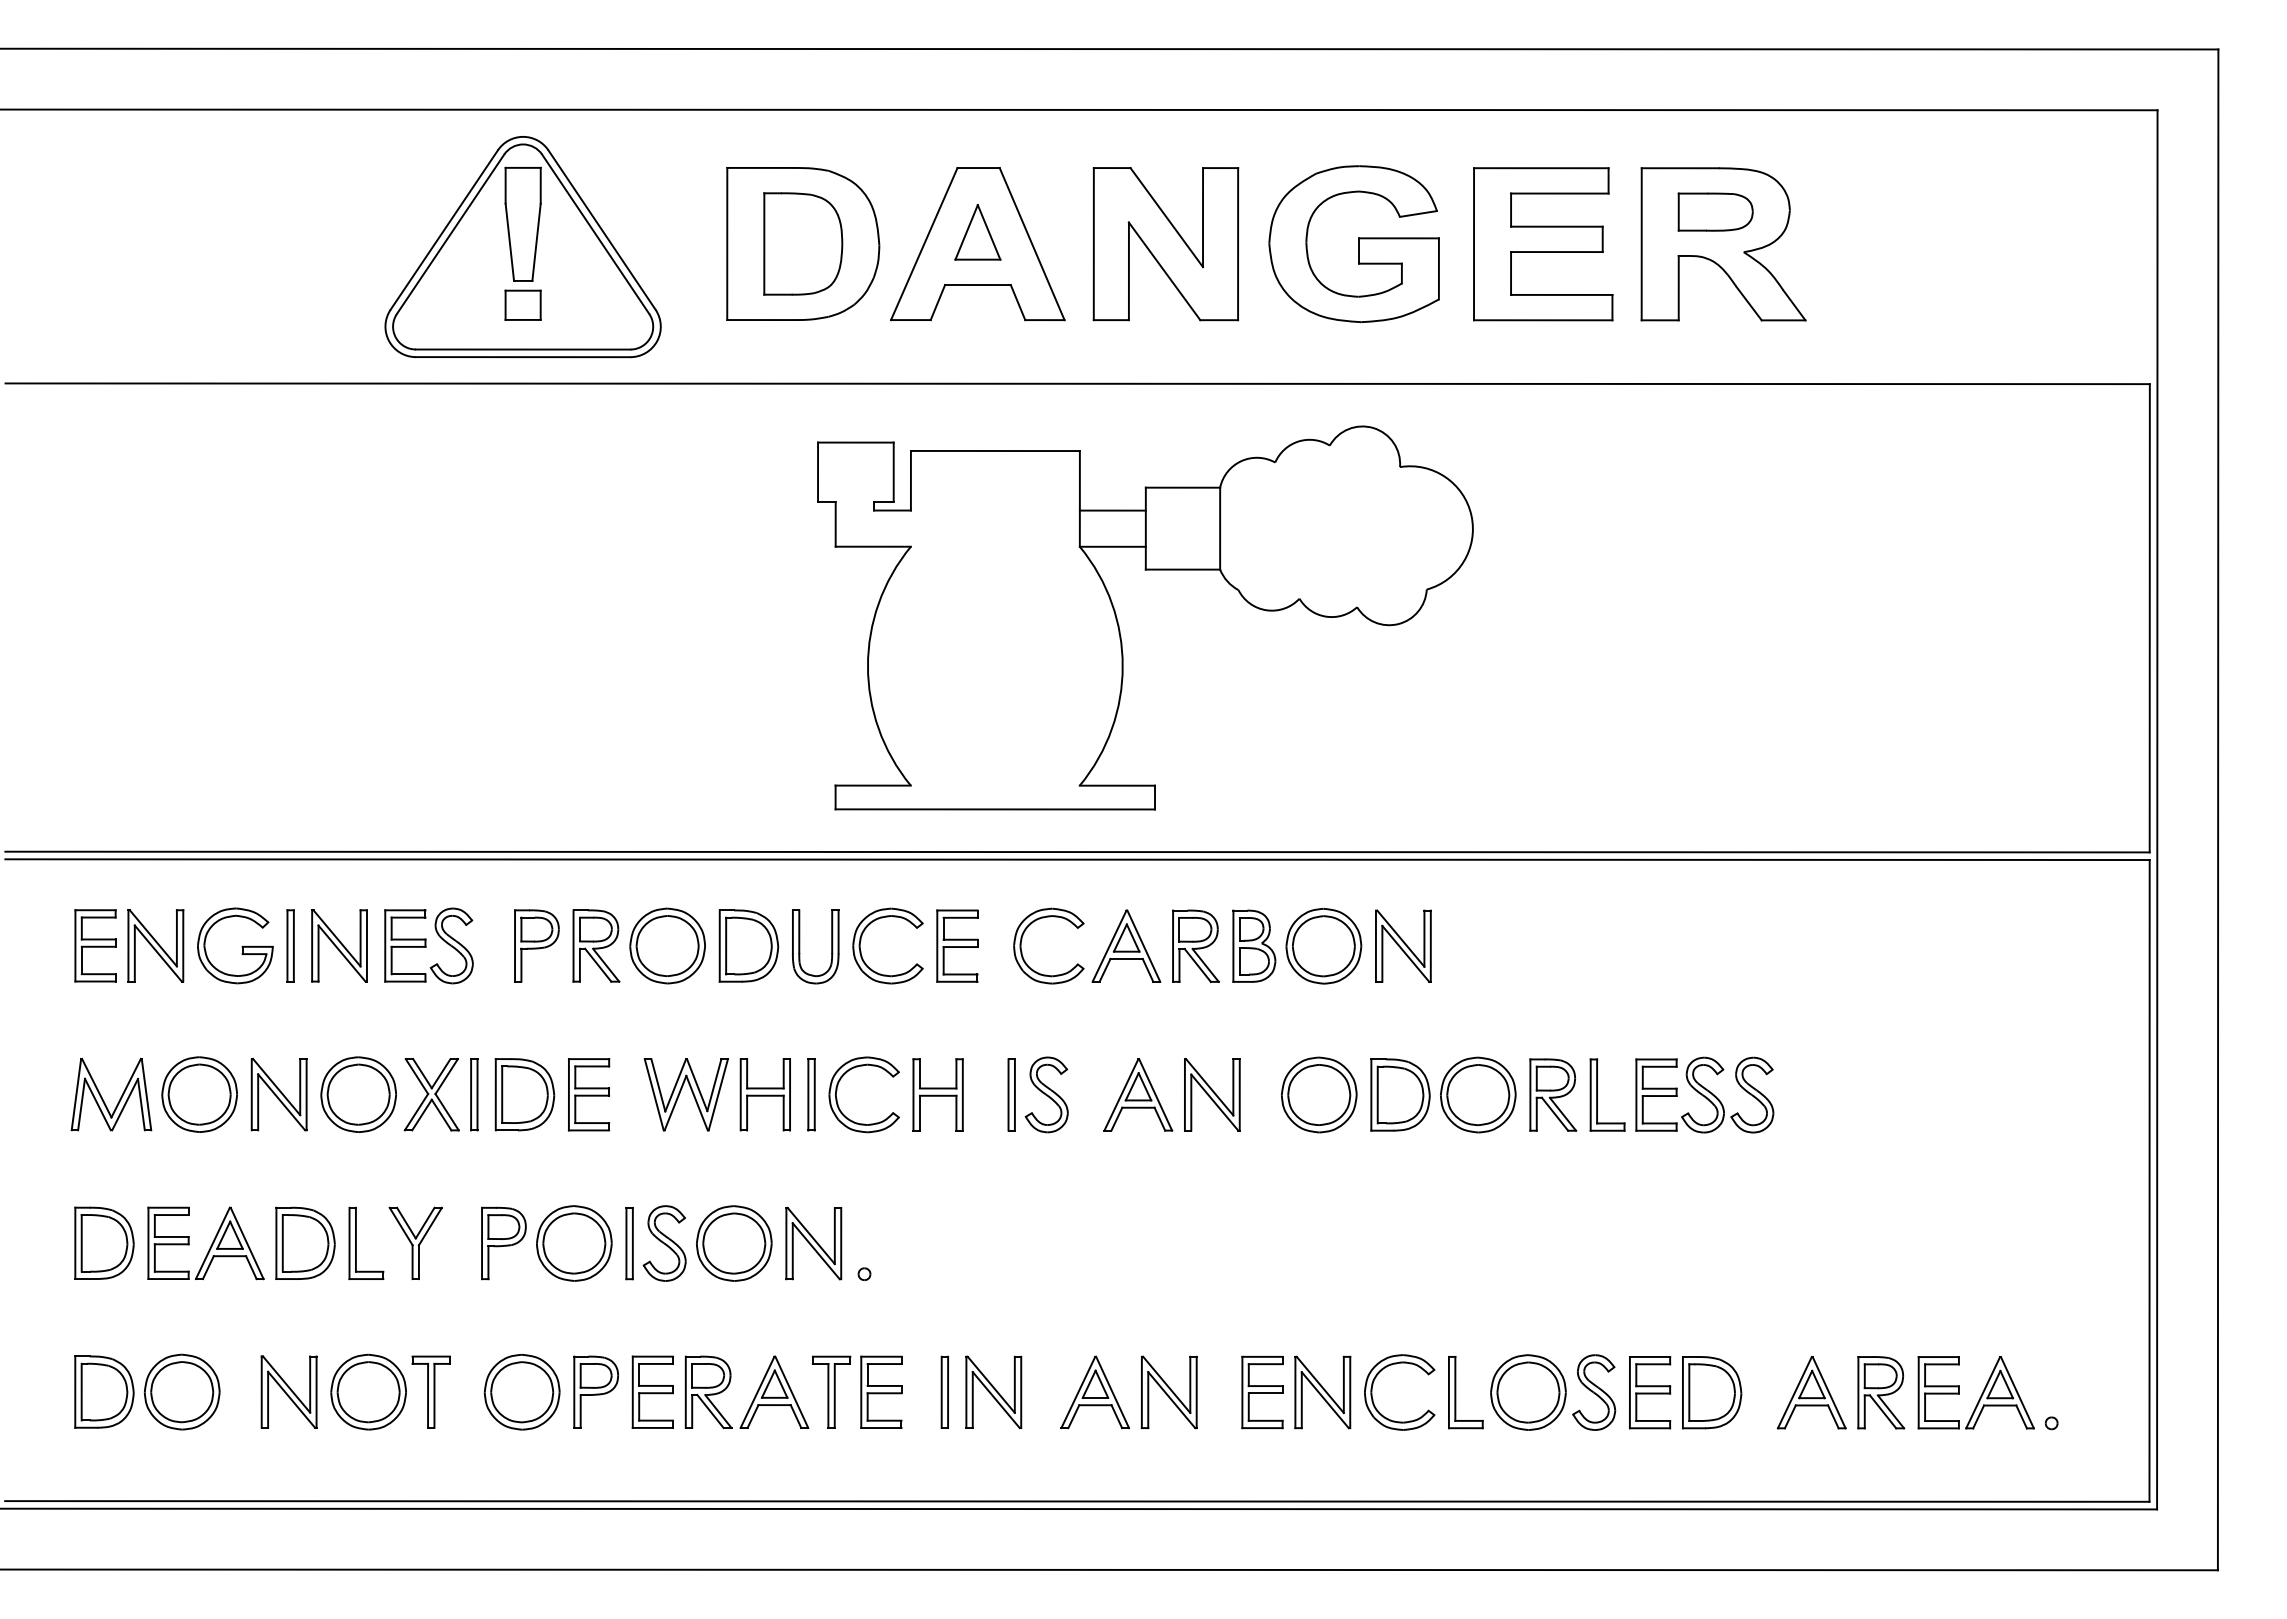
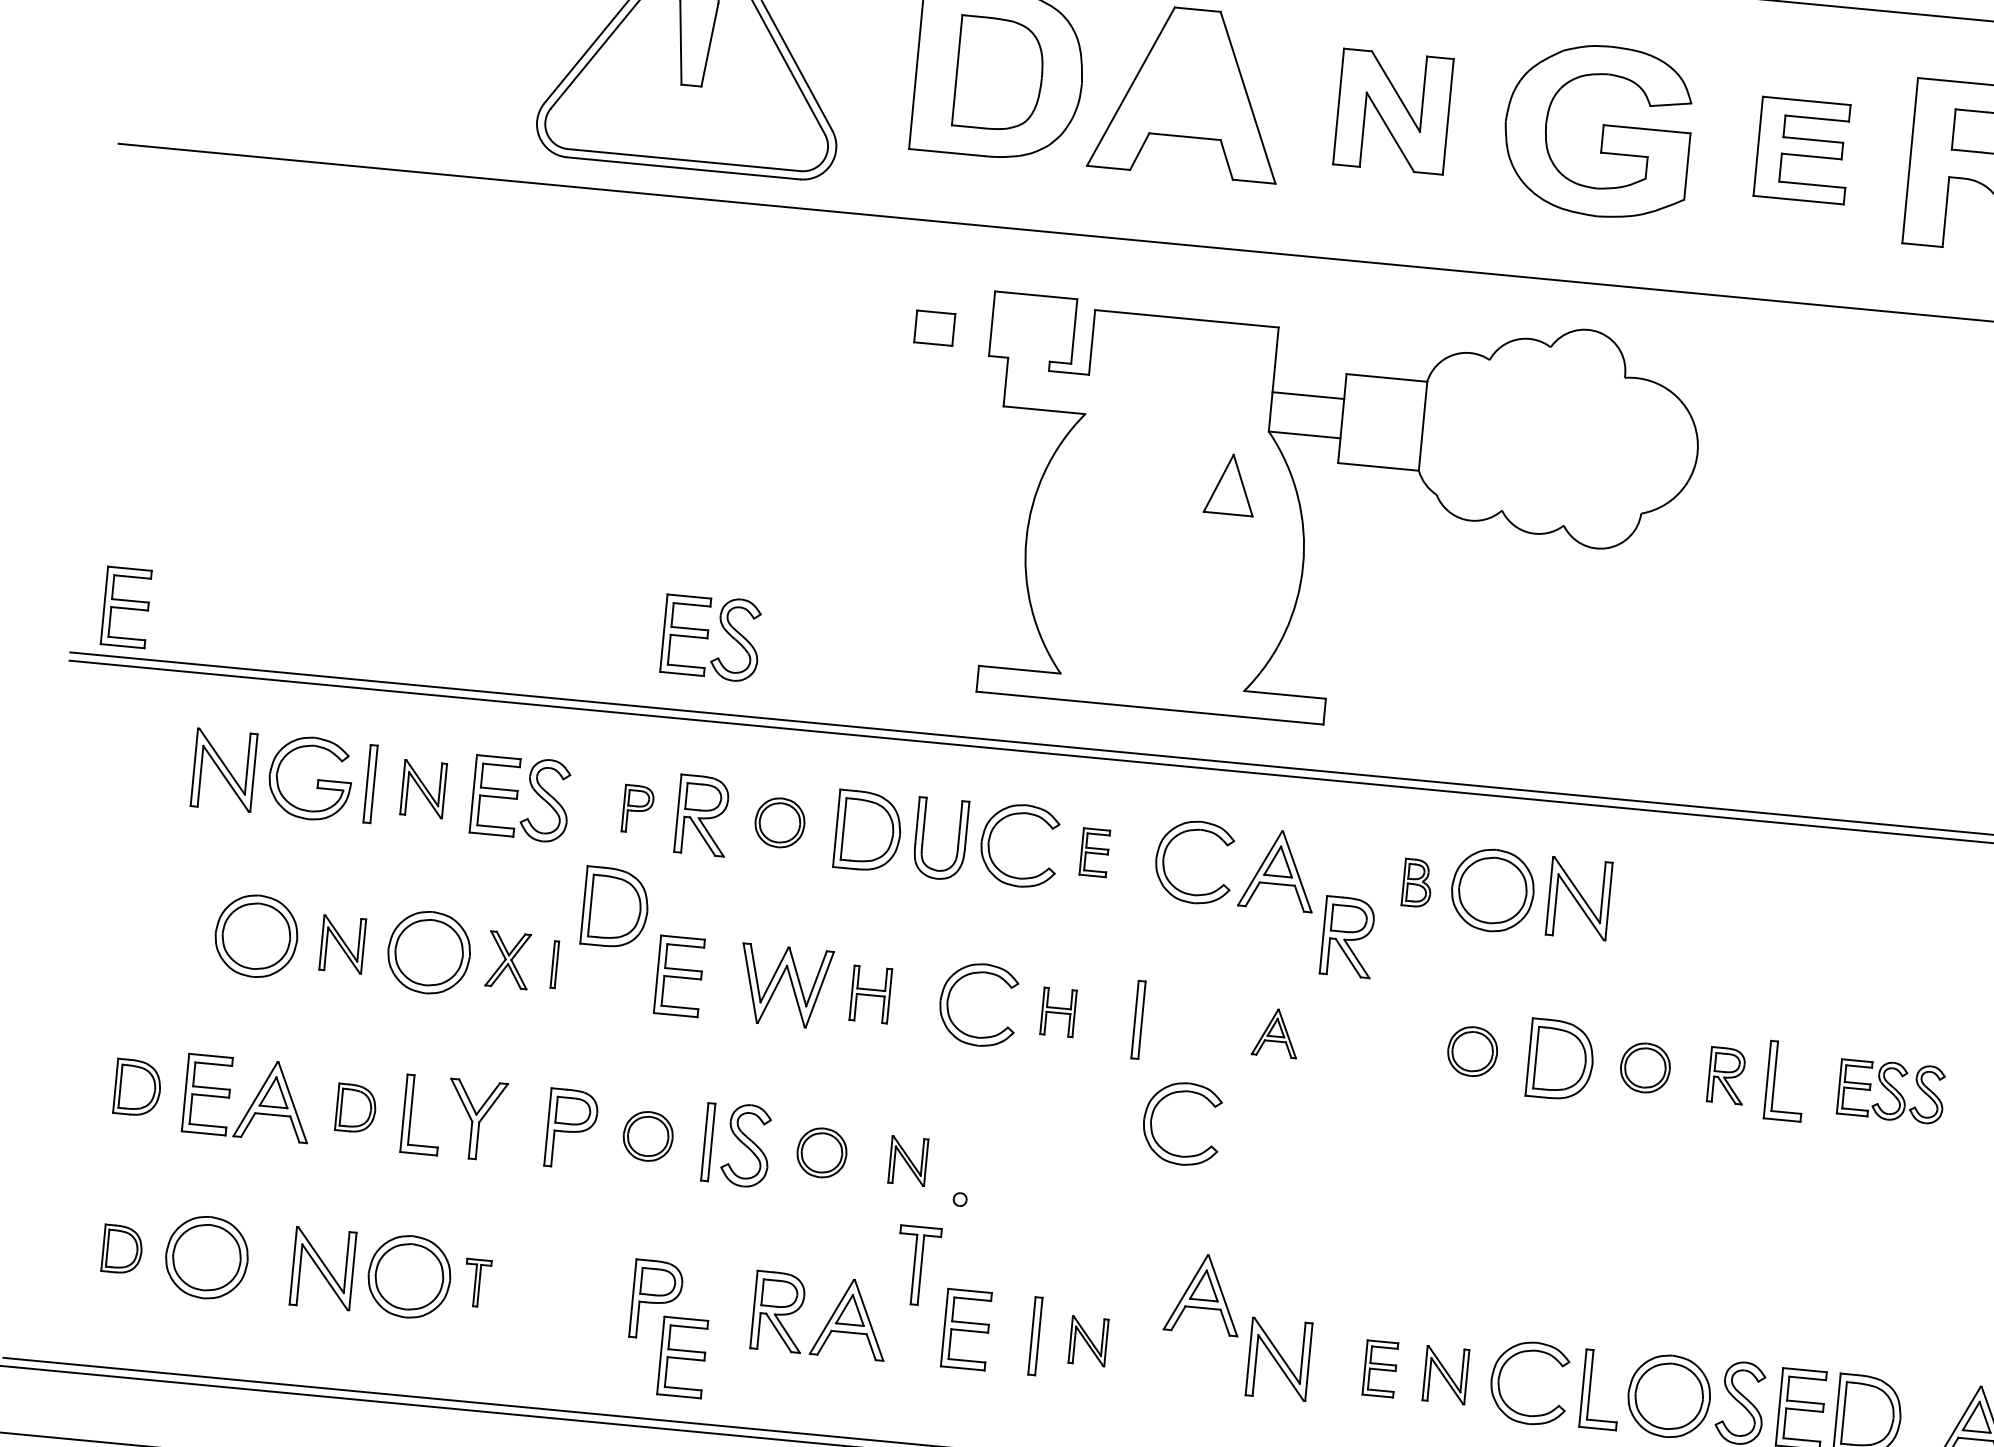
part: (977, 232) -> (1230, 484), moved
part: (1165, 244) -> (1392, 111), size x0.7
part: (1543, 244) -> (1803, 150), size x0.6
part: (522, 304) -> (934, 327), moved
part: (588, 782) -> (710, 637), added
part: (95, 945) -> (126, 607), moved
part: (339, 945) -> (423, 788), size x0.7
part: (536, 945) -> (637, 808), size x0.6
part: (667, 945) -> (779, 822), size x0.6
part: (957, 945) -> (1094, 852), size x0.6
part: (1195, 945) -> (1347, 936), moved
part: (1254, 945) -> (1417, 882), size x0.6
part: (278, 1094) -> (342, 944), size x0.7
part: (431, 1094) -> (508, 959), size x0.7
part: (474, 1094) -> (555, 964), size x0.6
part: (524, 1094) -> (615, 907), moved
part: (764, 1094) -> (870, 994), size x0.7
part: (811, 1094) -> (921, 998), removed
part: (937, 1094) -> (1057, 1011), size x0.6
part: (1046, 1094) -> (1176, 1023), removed
part: (1138, 1094) -> (1276, 1032), size x0.6
part: (1212, 1094) -> (1356, 1040), removed
part: (1319, 1094) -> (1472, 1051), size x0.6
part: (1478, 1094) -> (1645, 1067), size x0.6
part: (1553, 1094) -> (1727, 1075), size x0.7
part: (1704, 1094) -> (1891, 1090), size x0.7
part: (103, 1099) -> (151, 931), removed
part: (1033, 1181) -> (1153, 1116), added
part: (104, 1242) -> (137, 1087), size x0.7
part: (305, 1242) -> (356, 1107), size x0.6
part: (574, 1243) -> (648, 1136), size x0.6
part: (734, 1243) -> (822, 1152), size x0.6
part: (813, 1243) -> (907, 1160), size x0.6
part: (104, 1391) -> (122, 1248), size x0.6
part: (430, 1391) -> (476, 1282), size x0.6
part: (521, 1391) -> (575, 1291), removed
part: (652, 1391) -> (682, 1356), moved
part: (831, 1391) -> (917, 1264), moved
part: (993, 1392) -> (1088, 1341), size x0.6
part: (1095, 1392) -> (1204, 1294), moved
part: (1262, 1392) -> (1380, 1368), size x0.7
part: (1322, 1392) -> (1445, 1375), size x0.7

